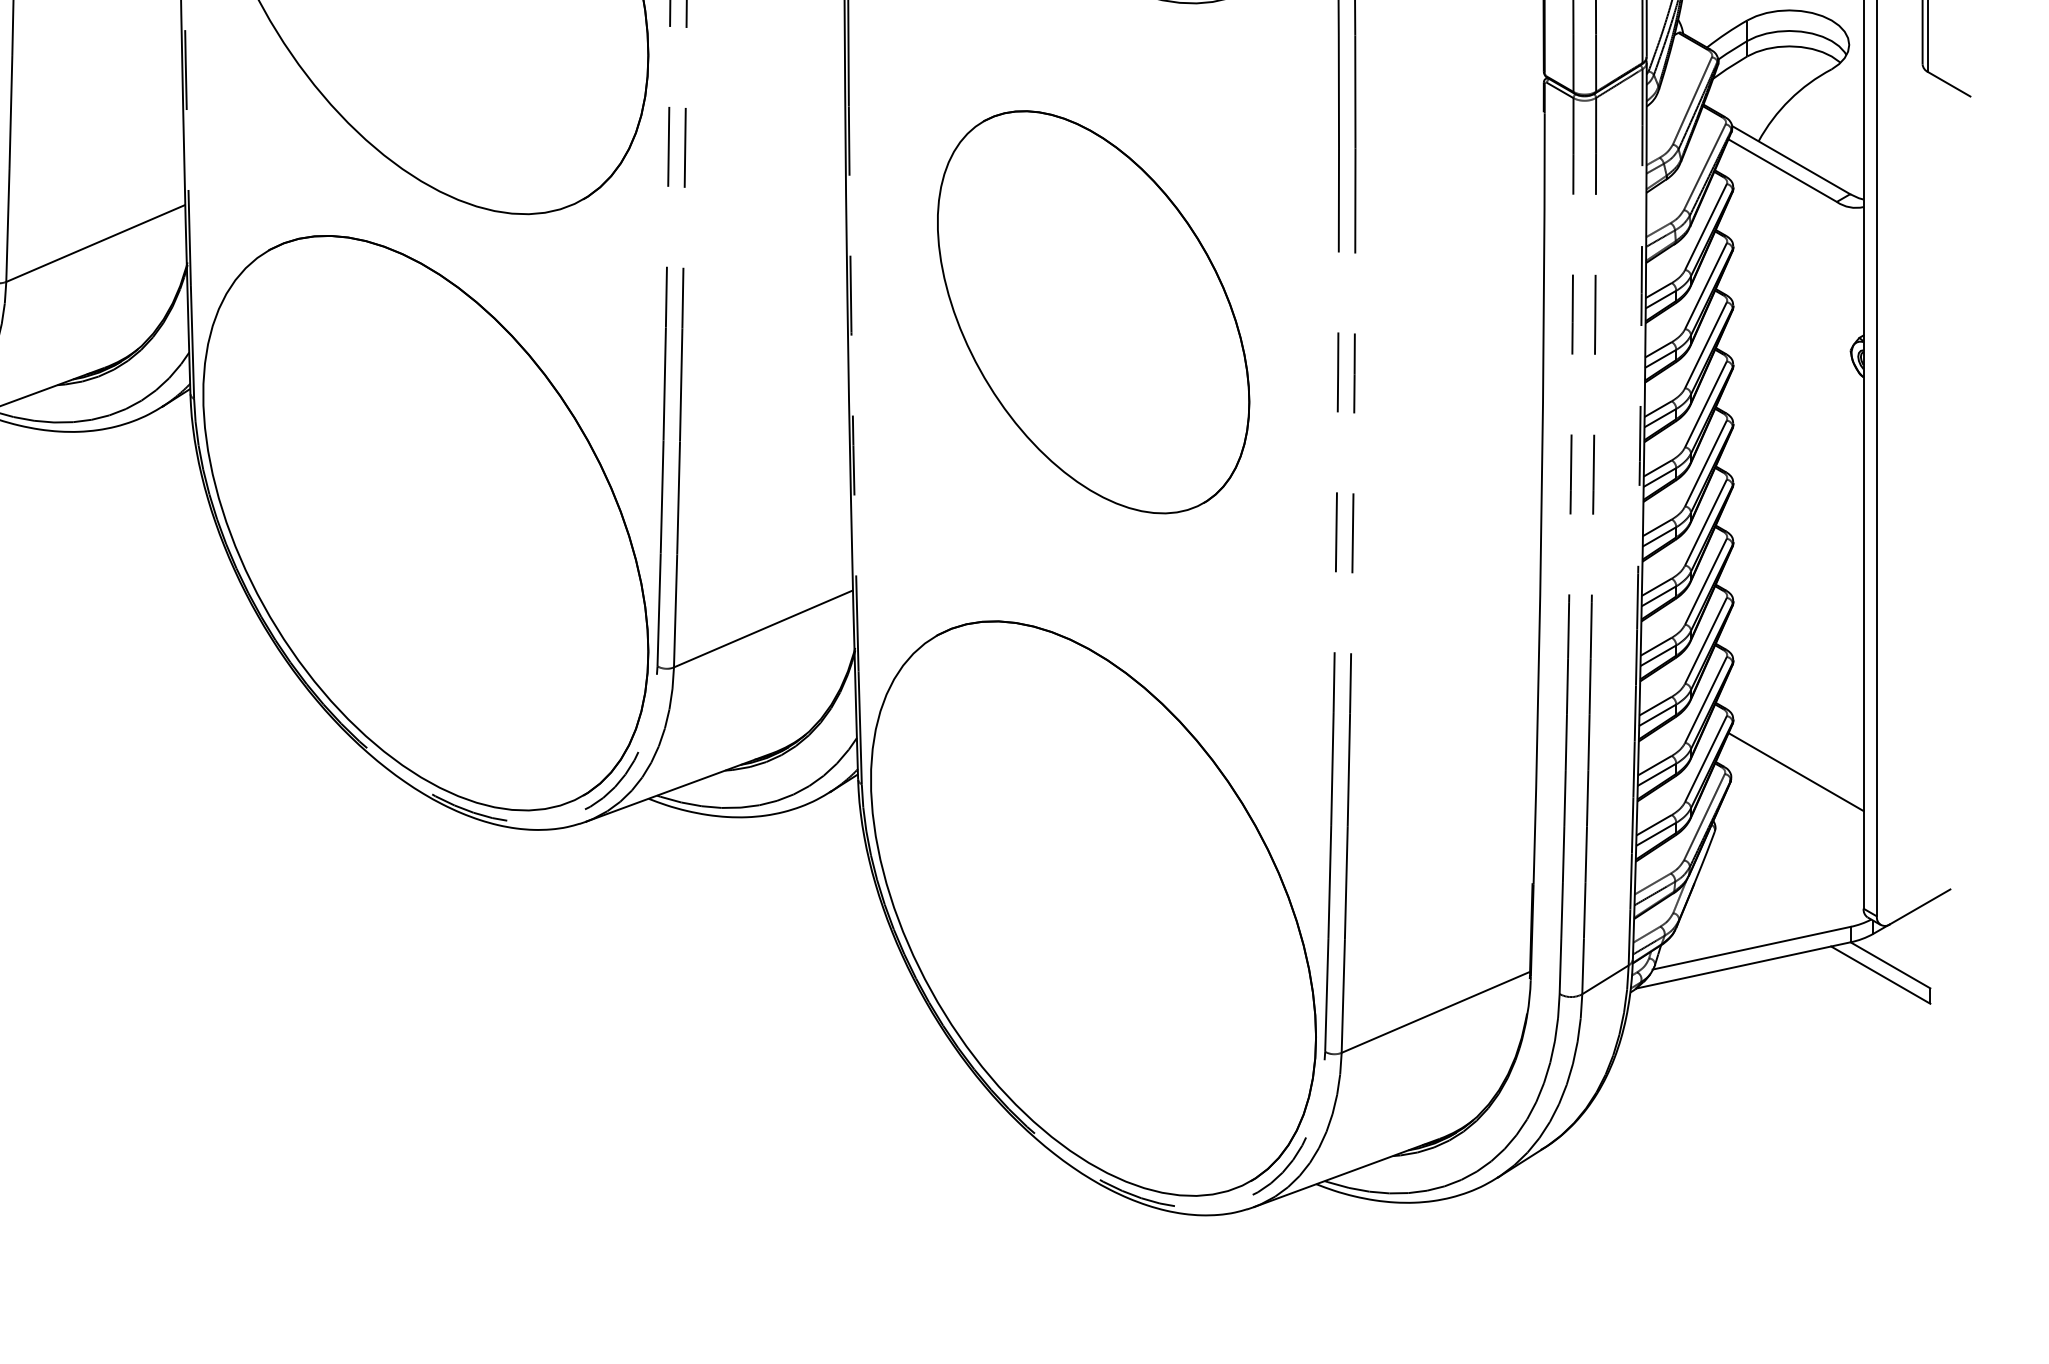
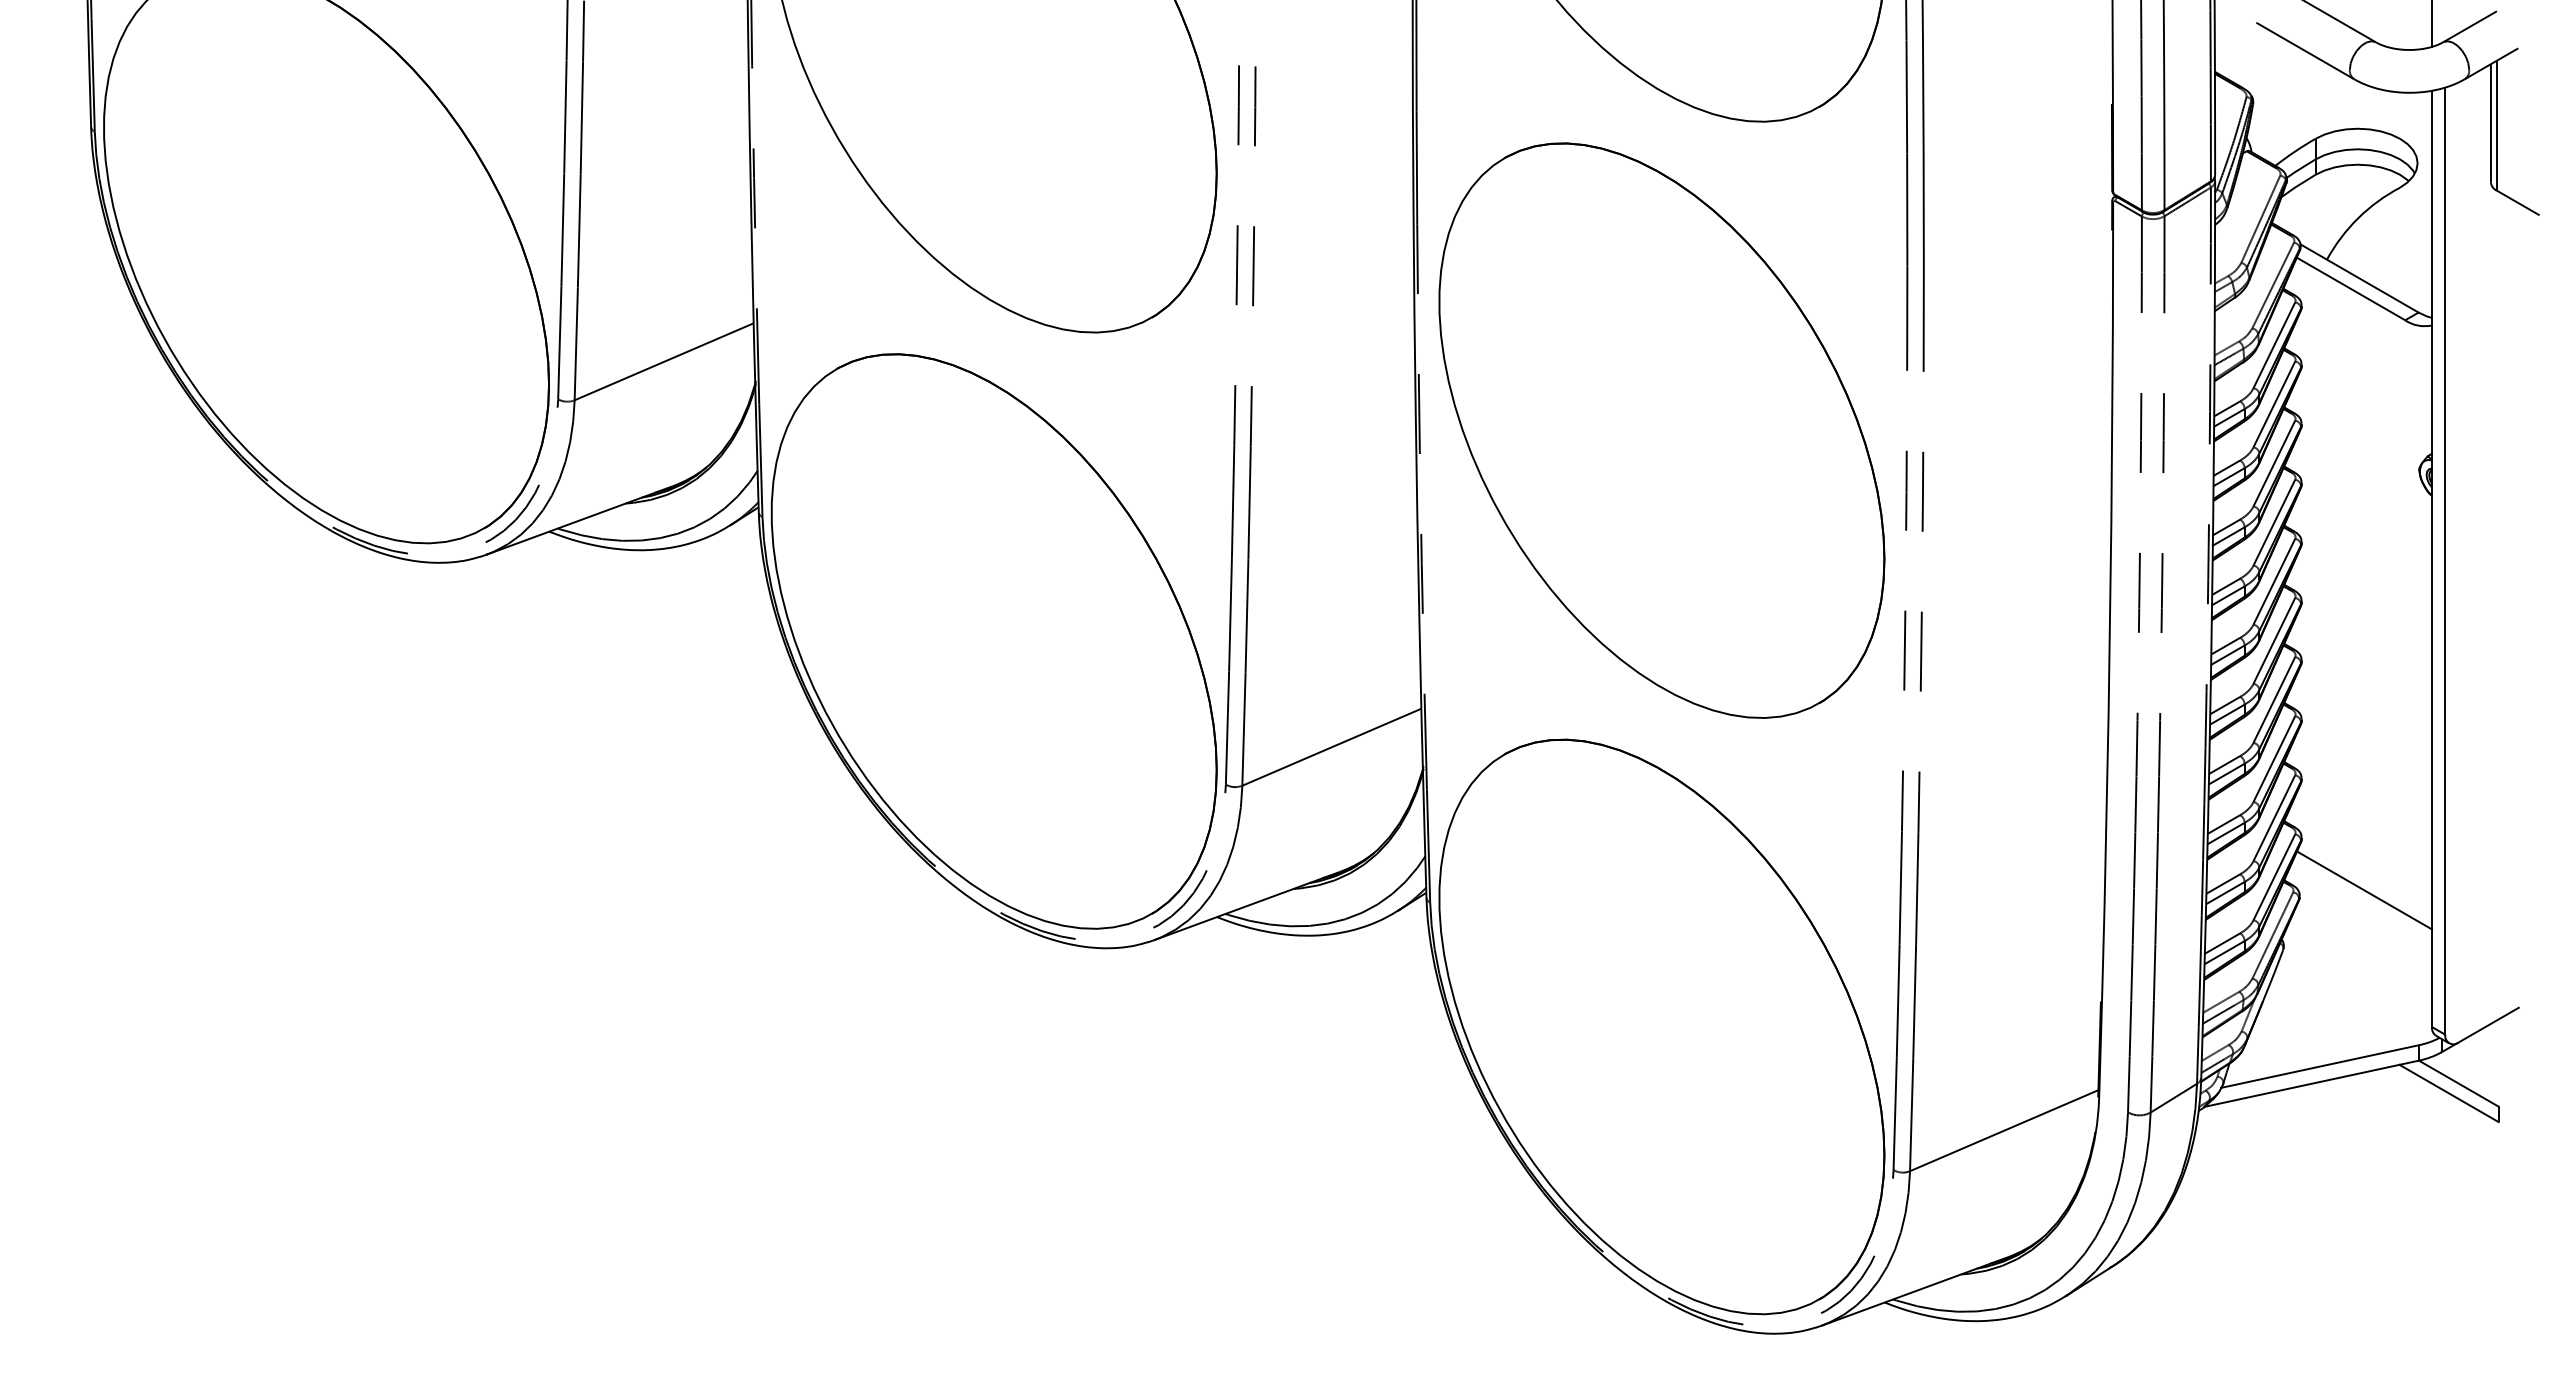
part: (1093, 312) -> (1661, 430), size x1.43

